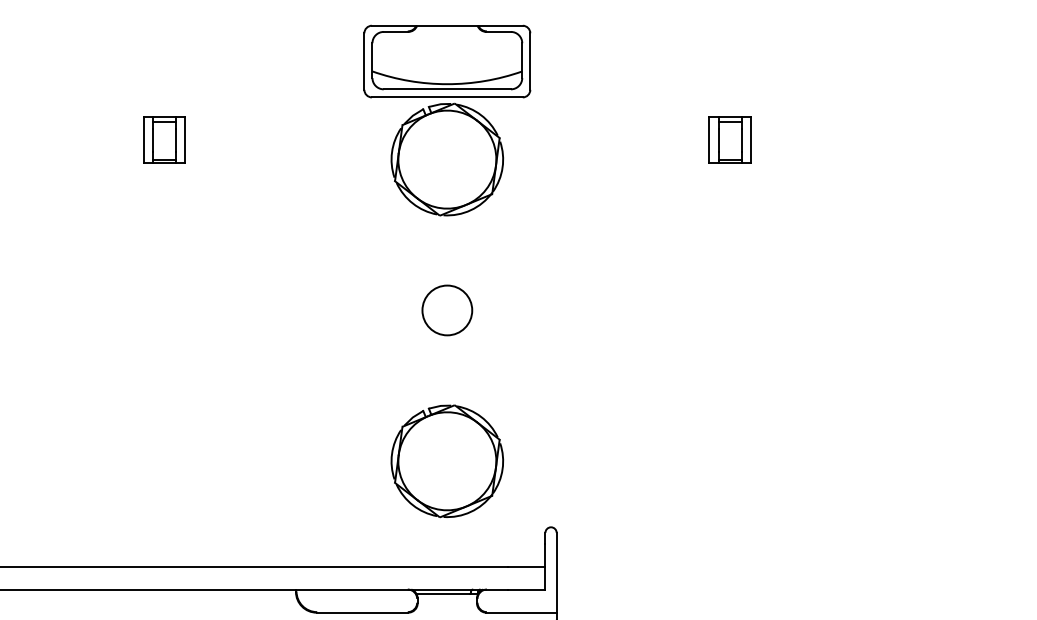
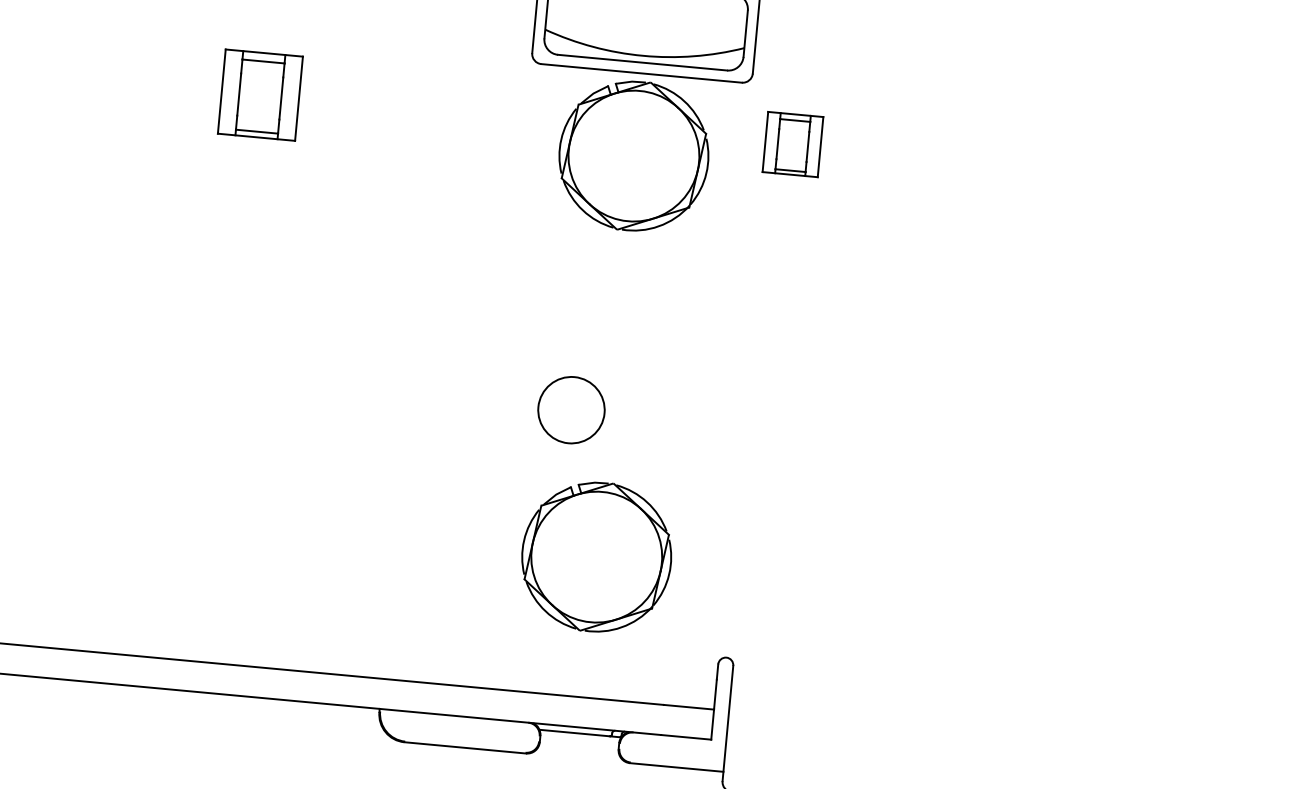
part: (164, 139) -> (260, 94), size x1.4
part: (729, 139) -> (792, 143), moved
circle: (447, 310) -> (571, 410), moved

